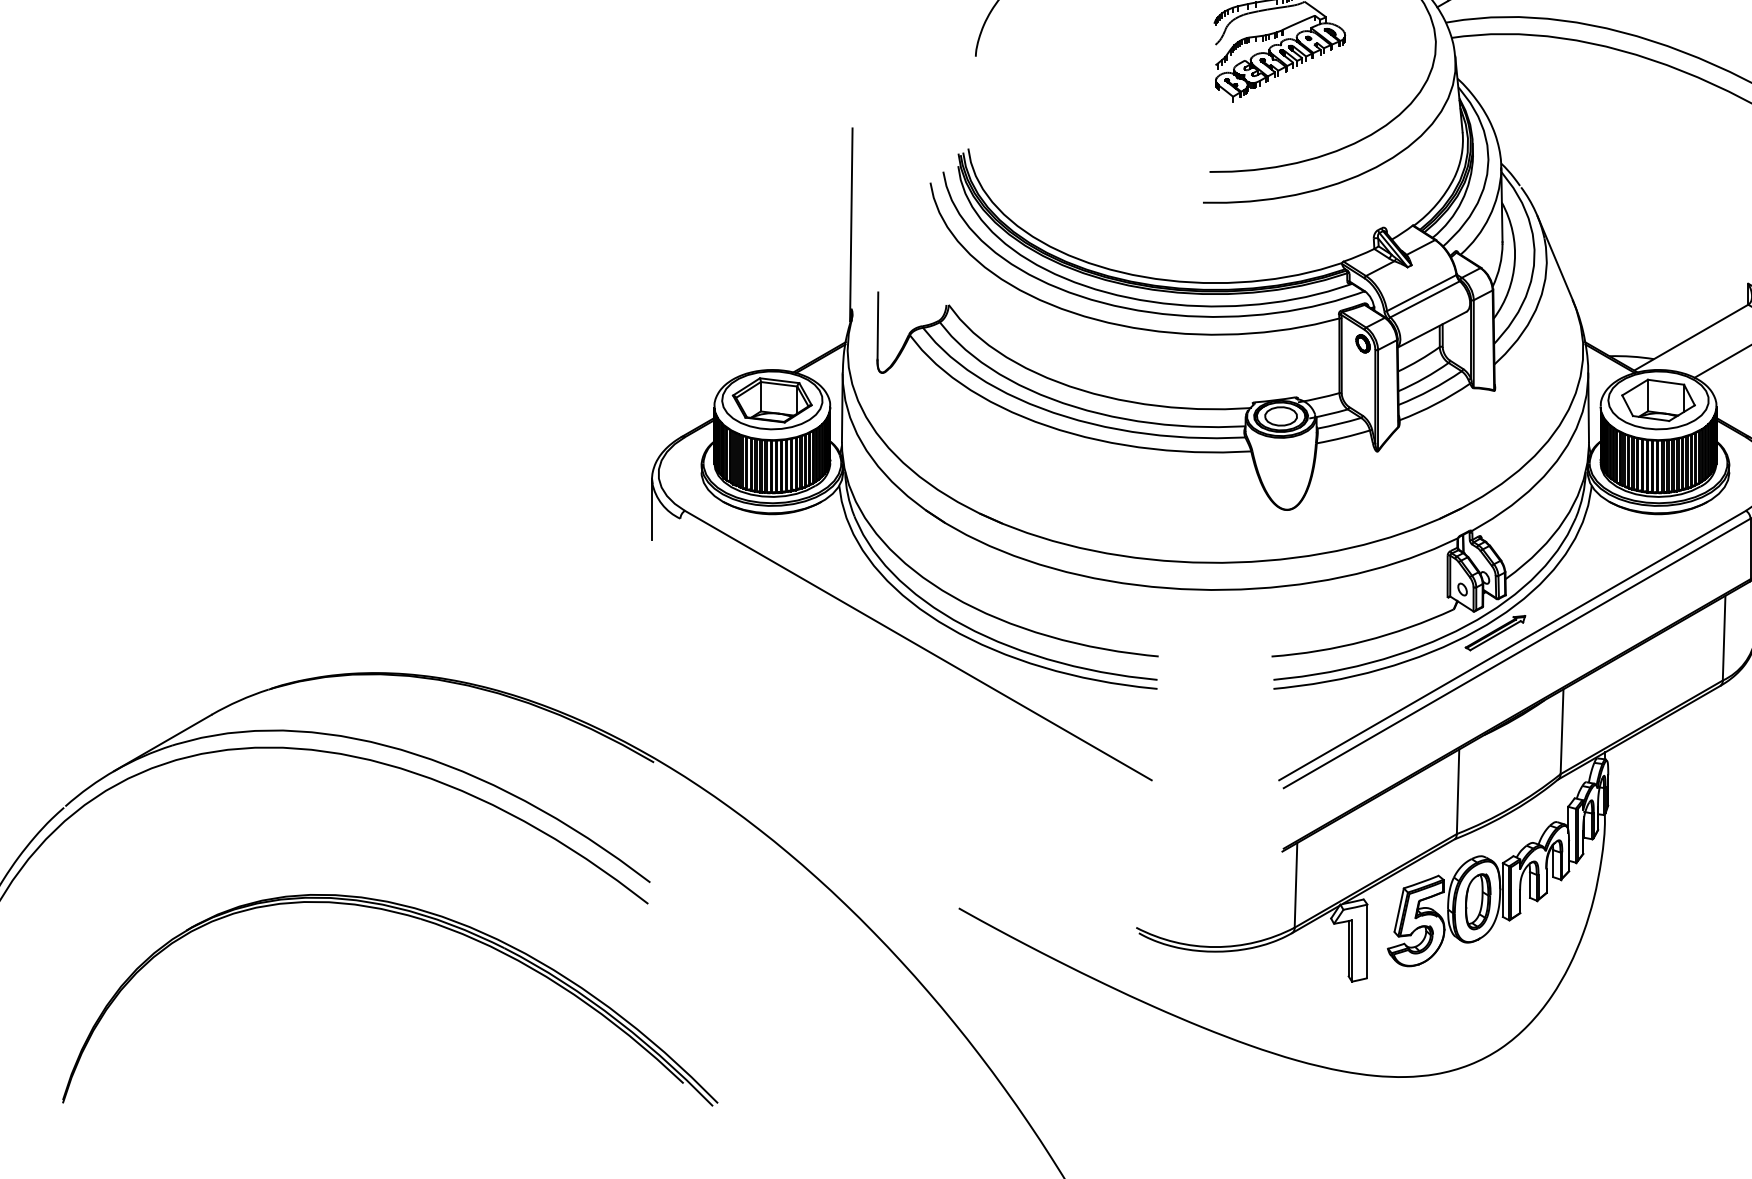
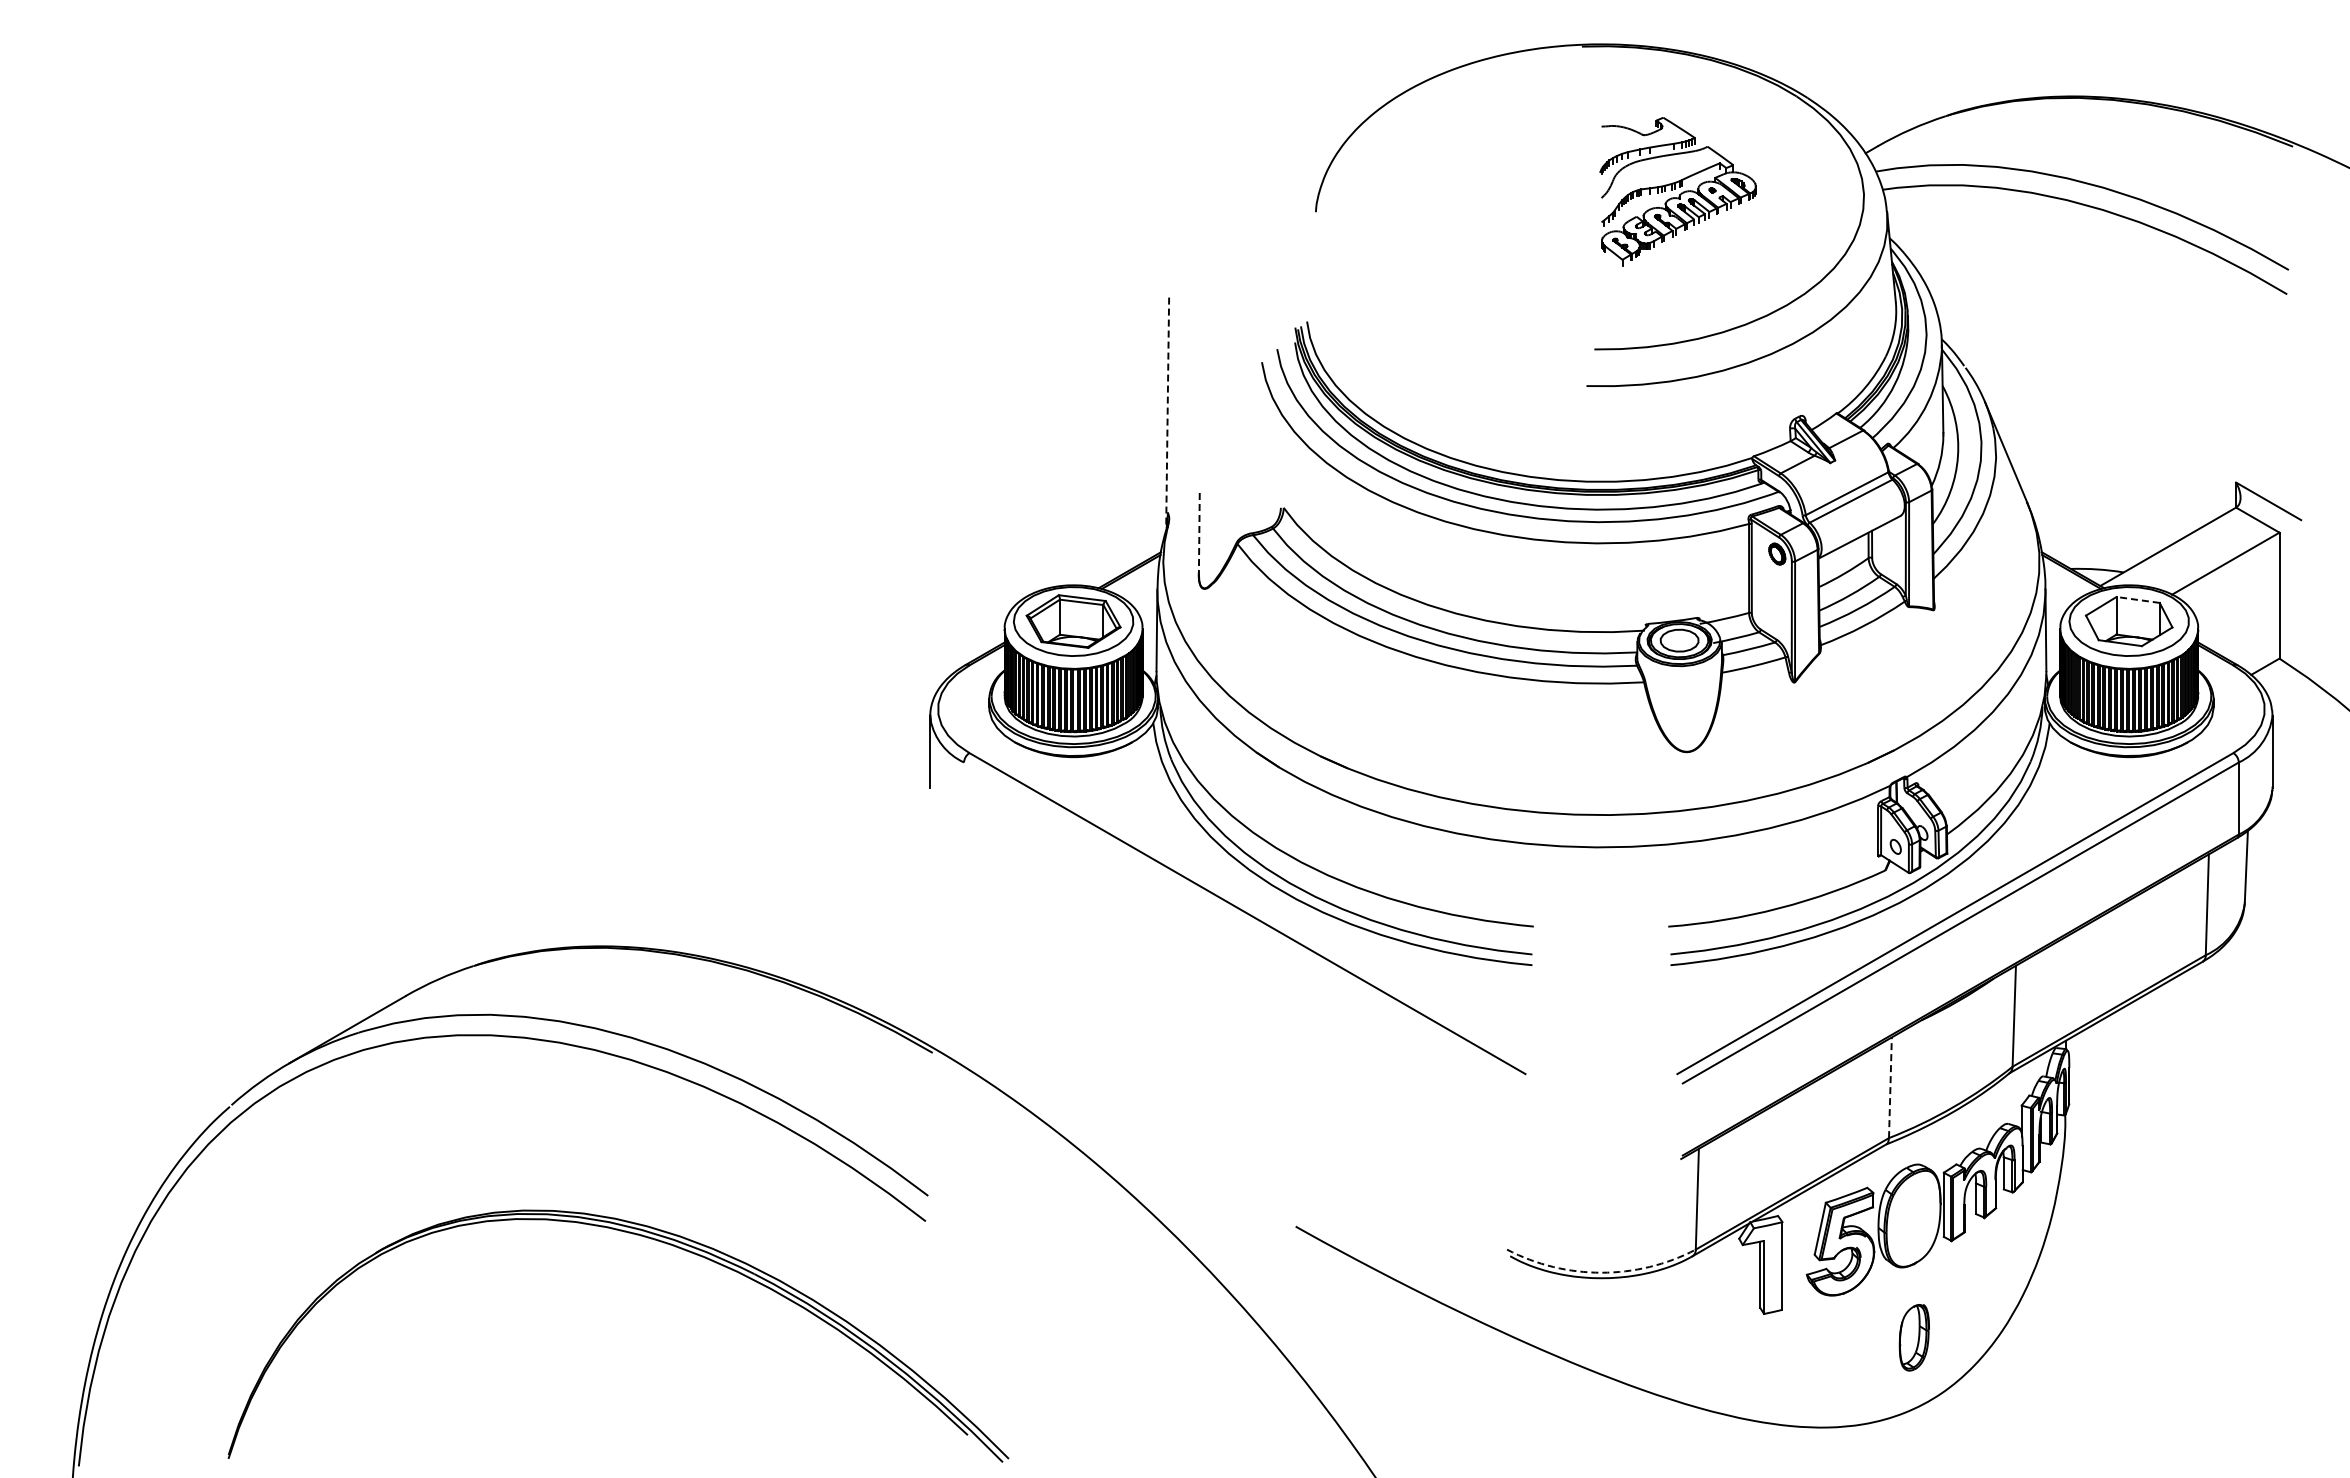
line: (851, 224) -> (1167, 412), solid -> dashed
line: (878, 326) -> (1199, 533), solid -> dashed
line: (1666, 381) -> (2138, 599), solid -> dashed
part: (1495, 632) -> (1934, 898), removed
line: (1458, 791) -> (1890, 1087), solid -> dashed
part: (1477, 901) -> (1913, 1337), moved
arc: (1215, 946) -> (1601, 1272), solid -> dashed

